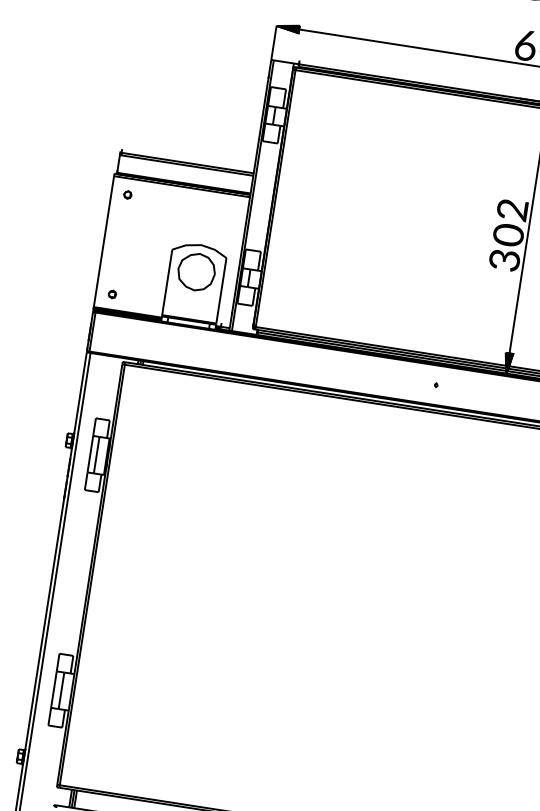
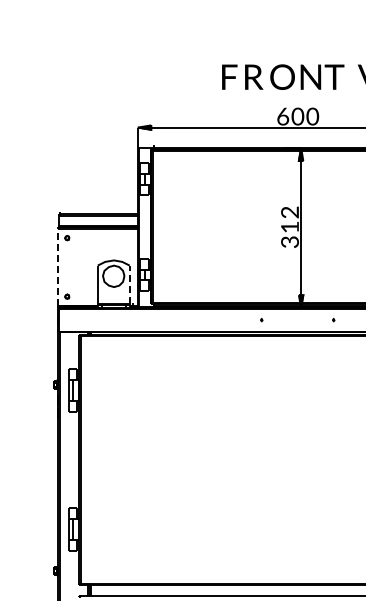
text: (507, 235) -> (289, 227), 0 -> 1
line: (103, 242) -> (57, 267), solid -> dashed
line: (221, 290) -> (129, 284), solid -> dashed

